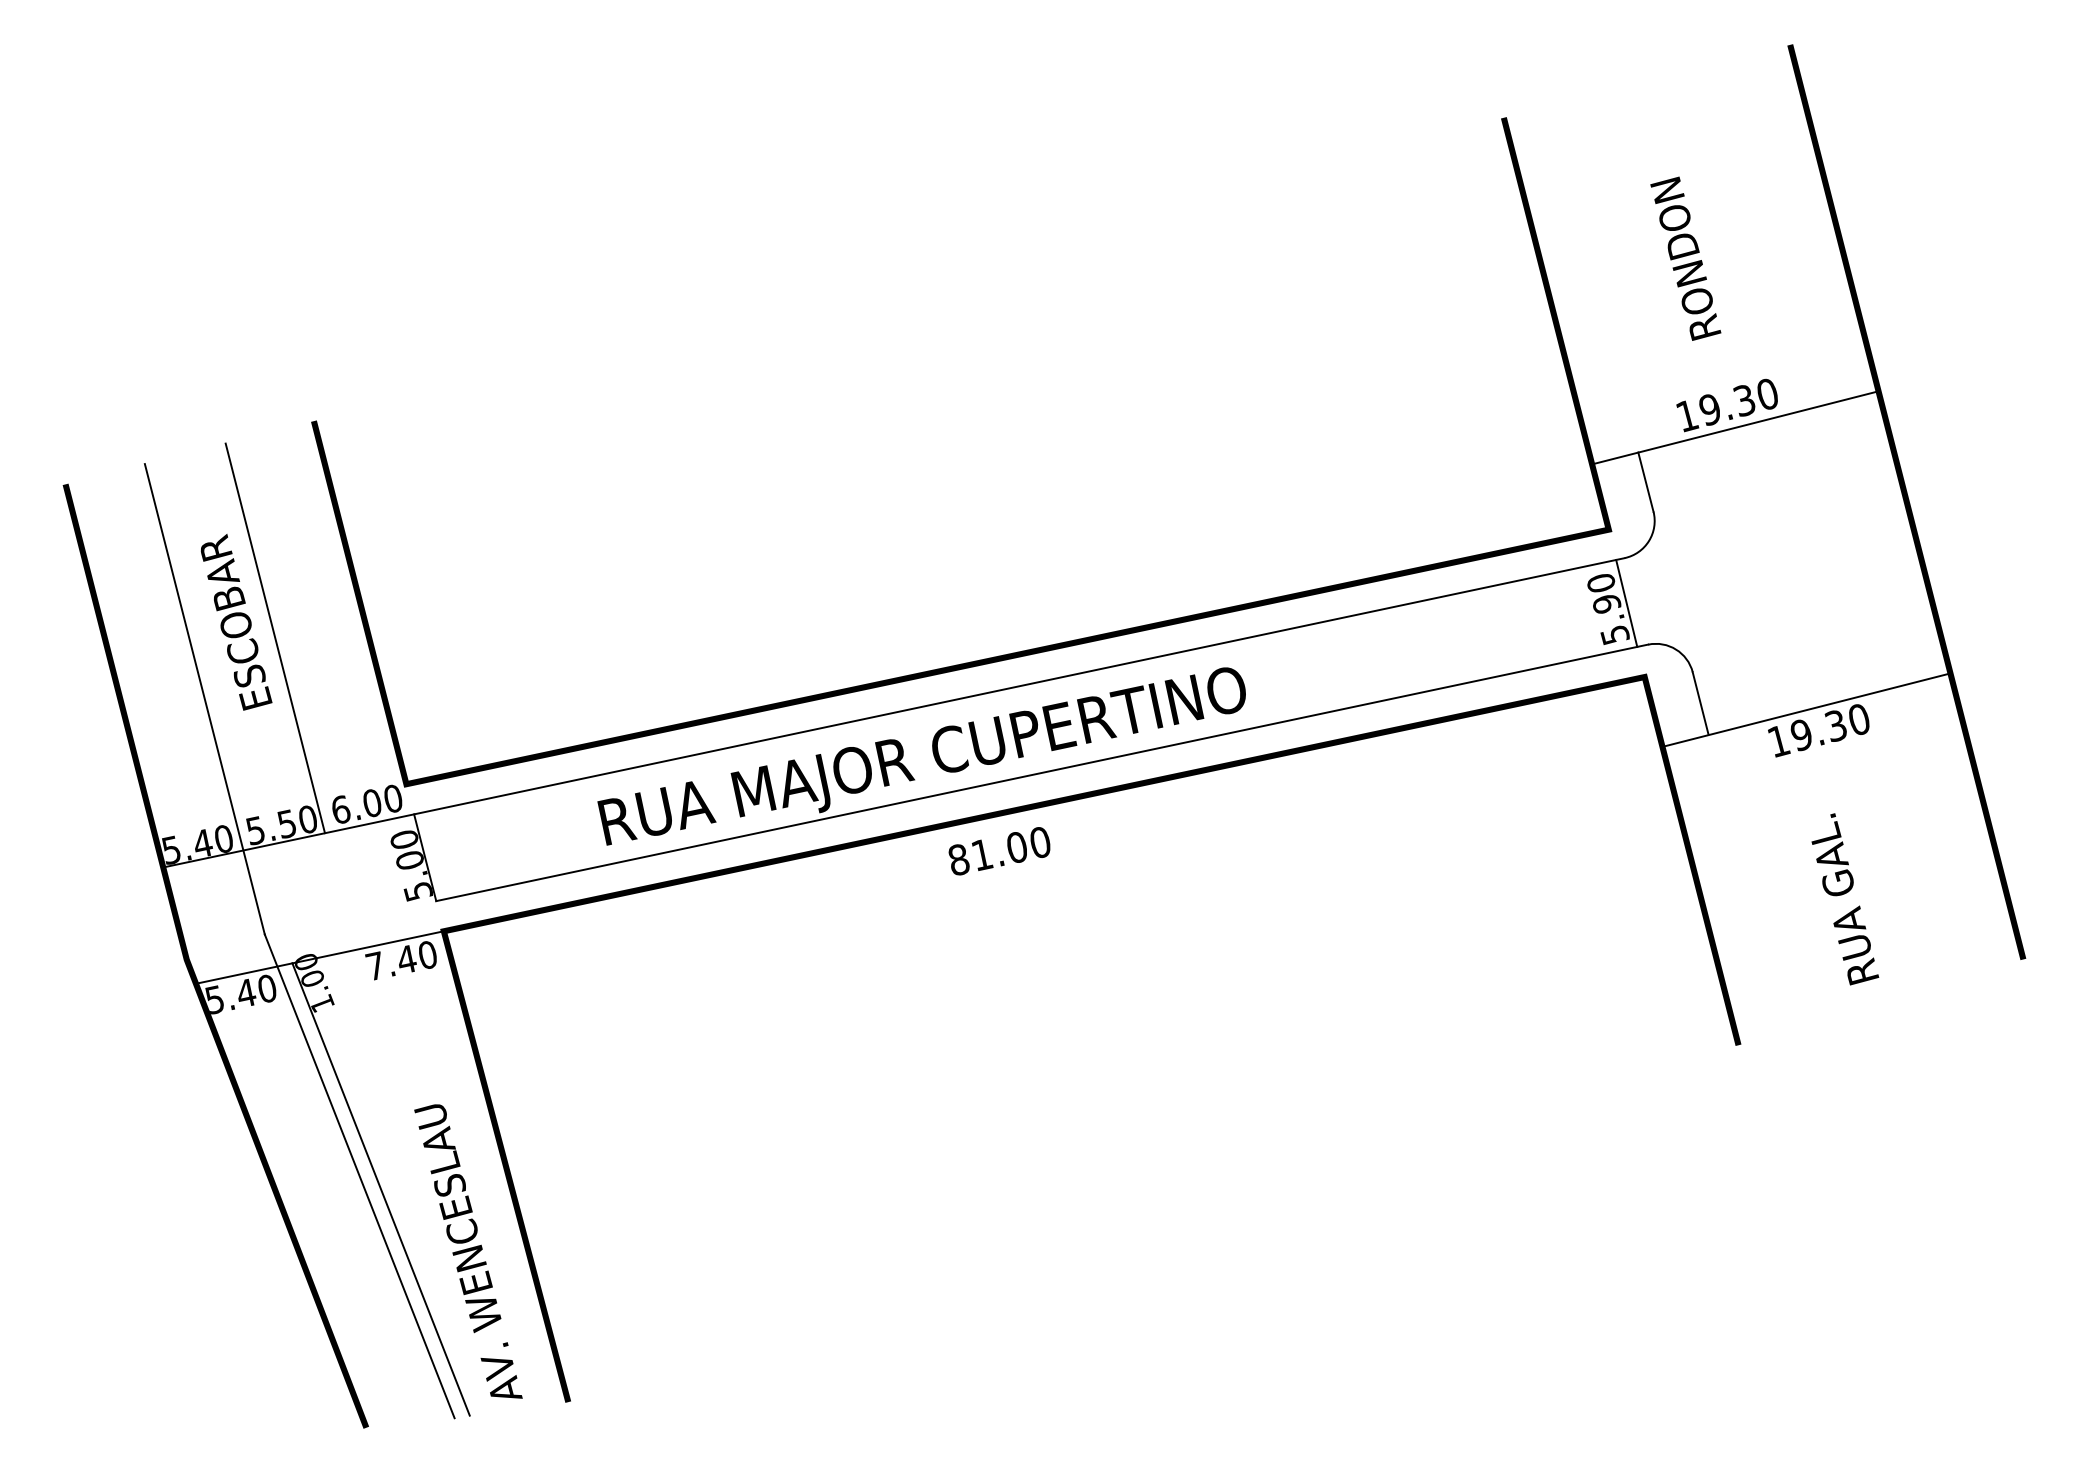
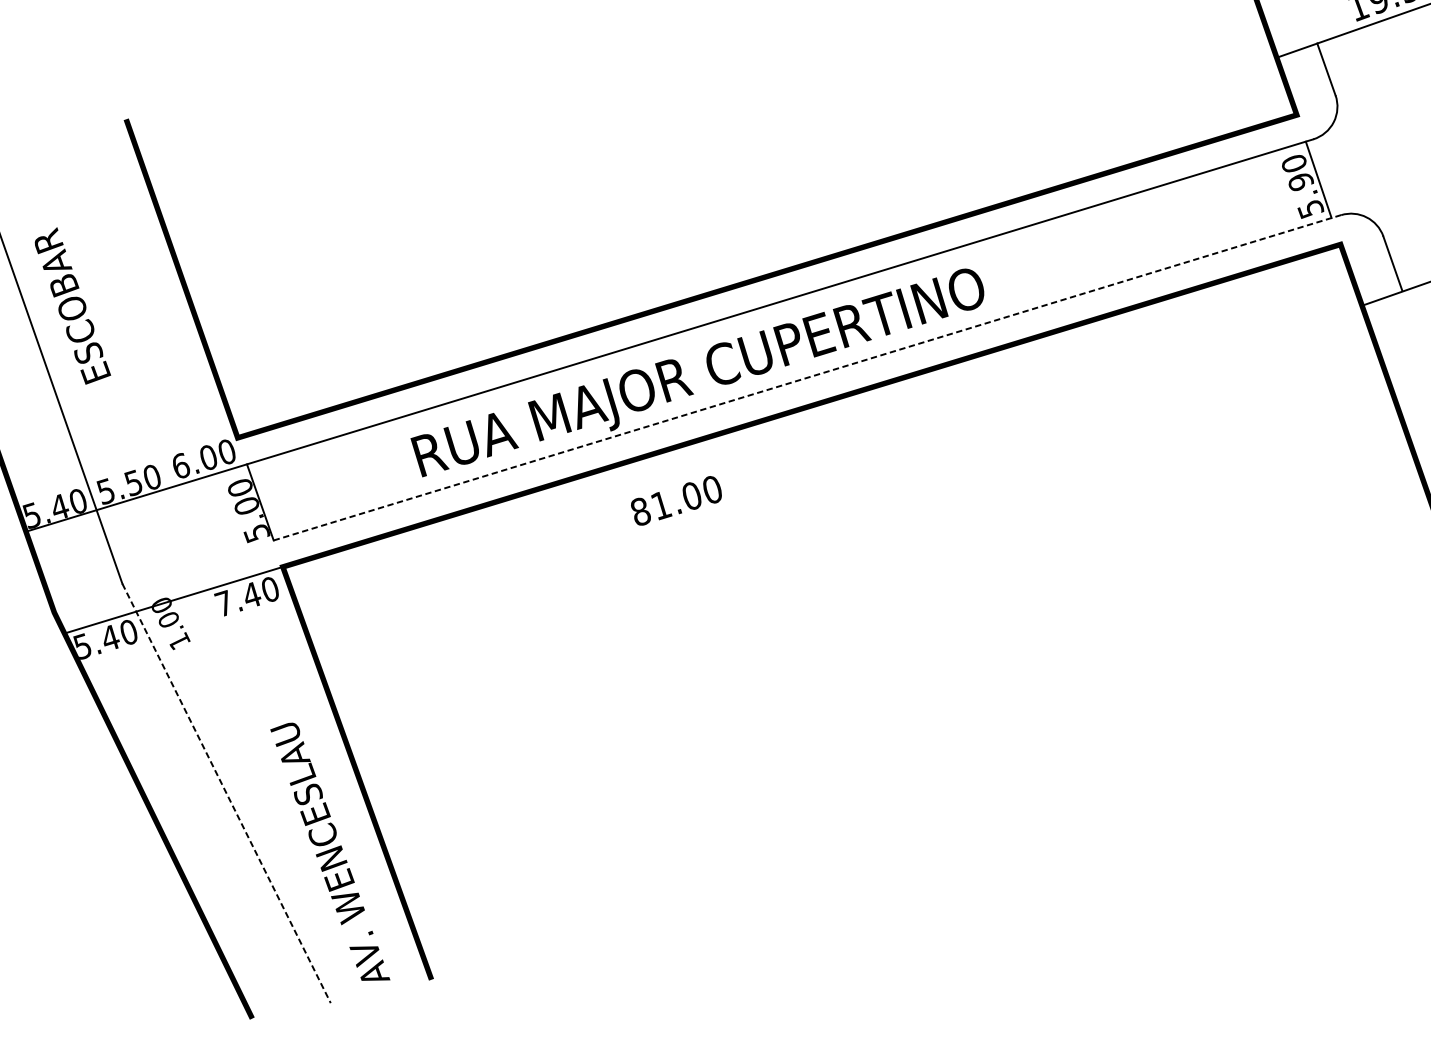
line: (274, 638) -> (107, 317), removed
line: (1042, 772) -> (807, 377), solid -> dashed
text: (999, 851) -> (676, 501), moved
line: (359, 1176) -> (226, 793), solid -> dashed
line: (380, 1189) -> (246, 803), removed

